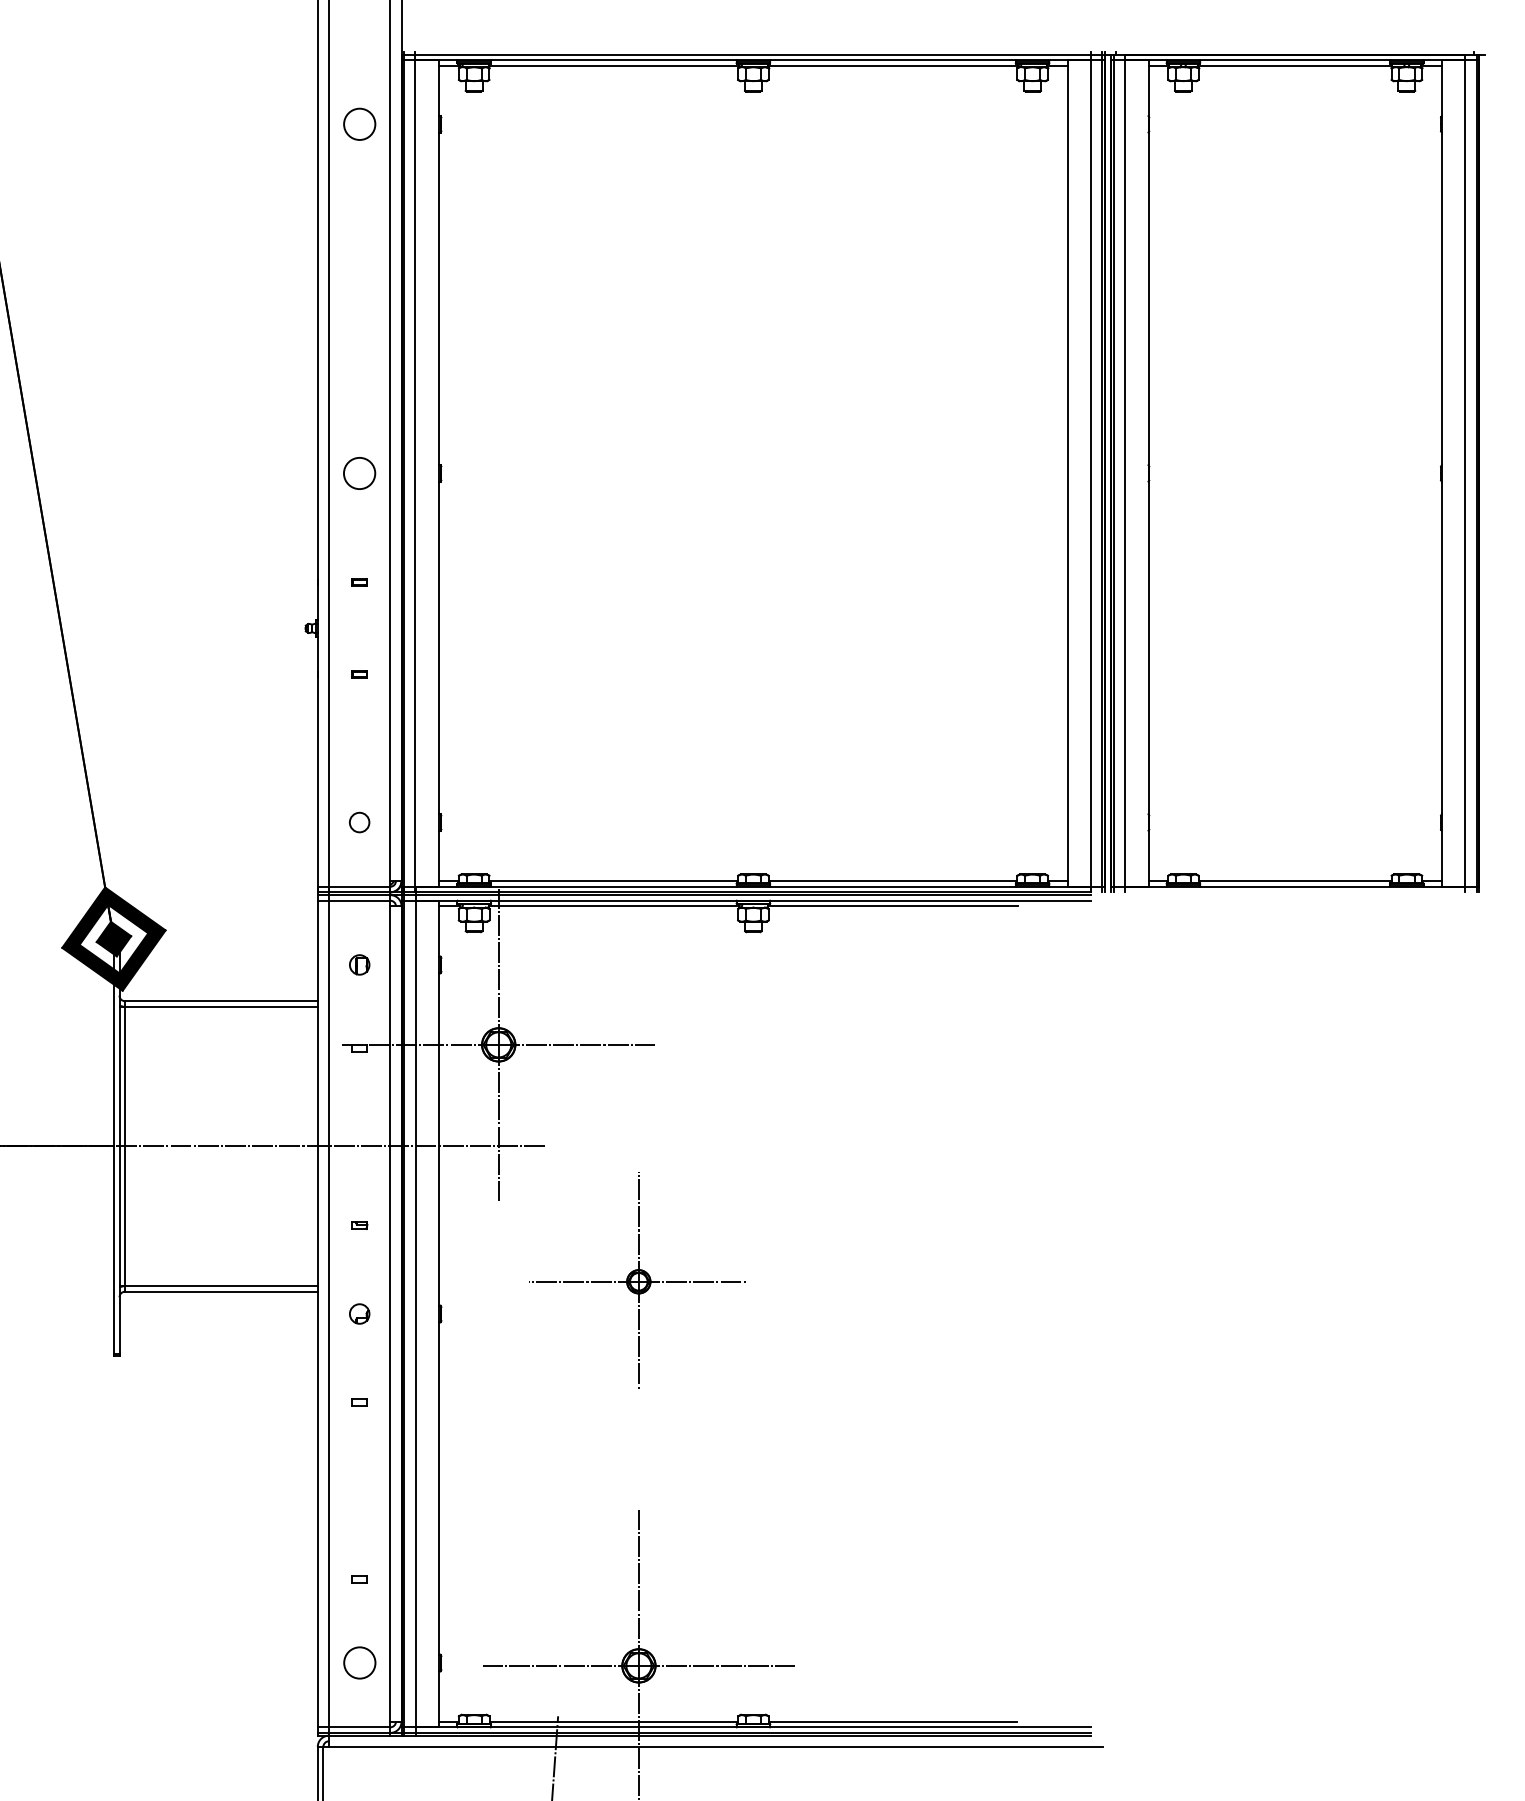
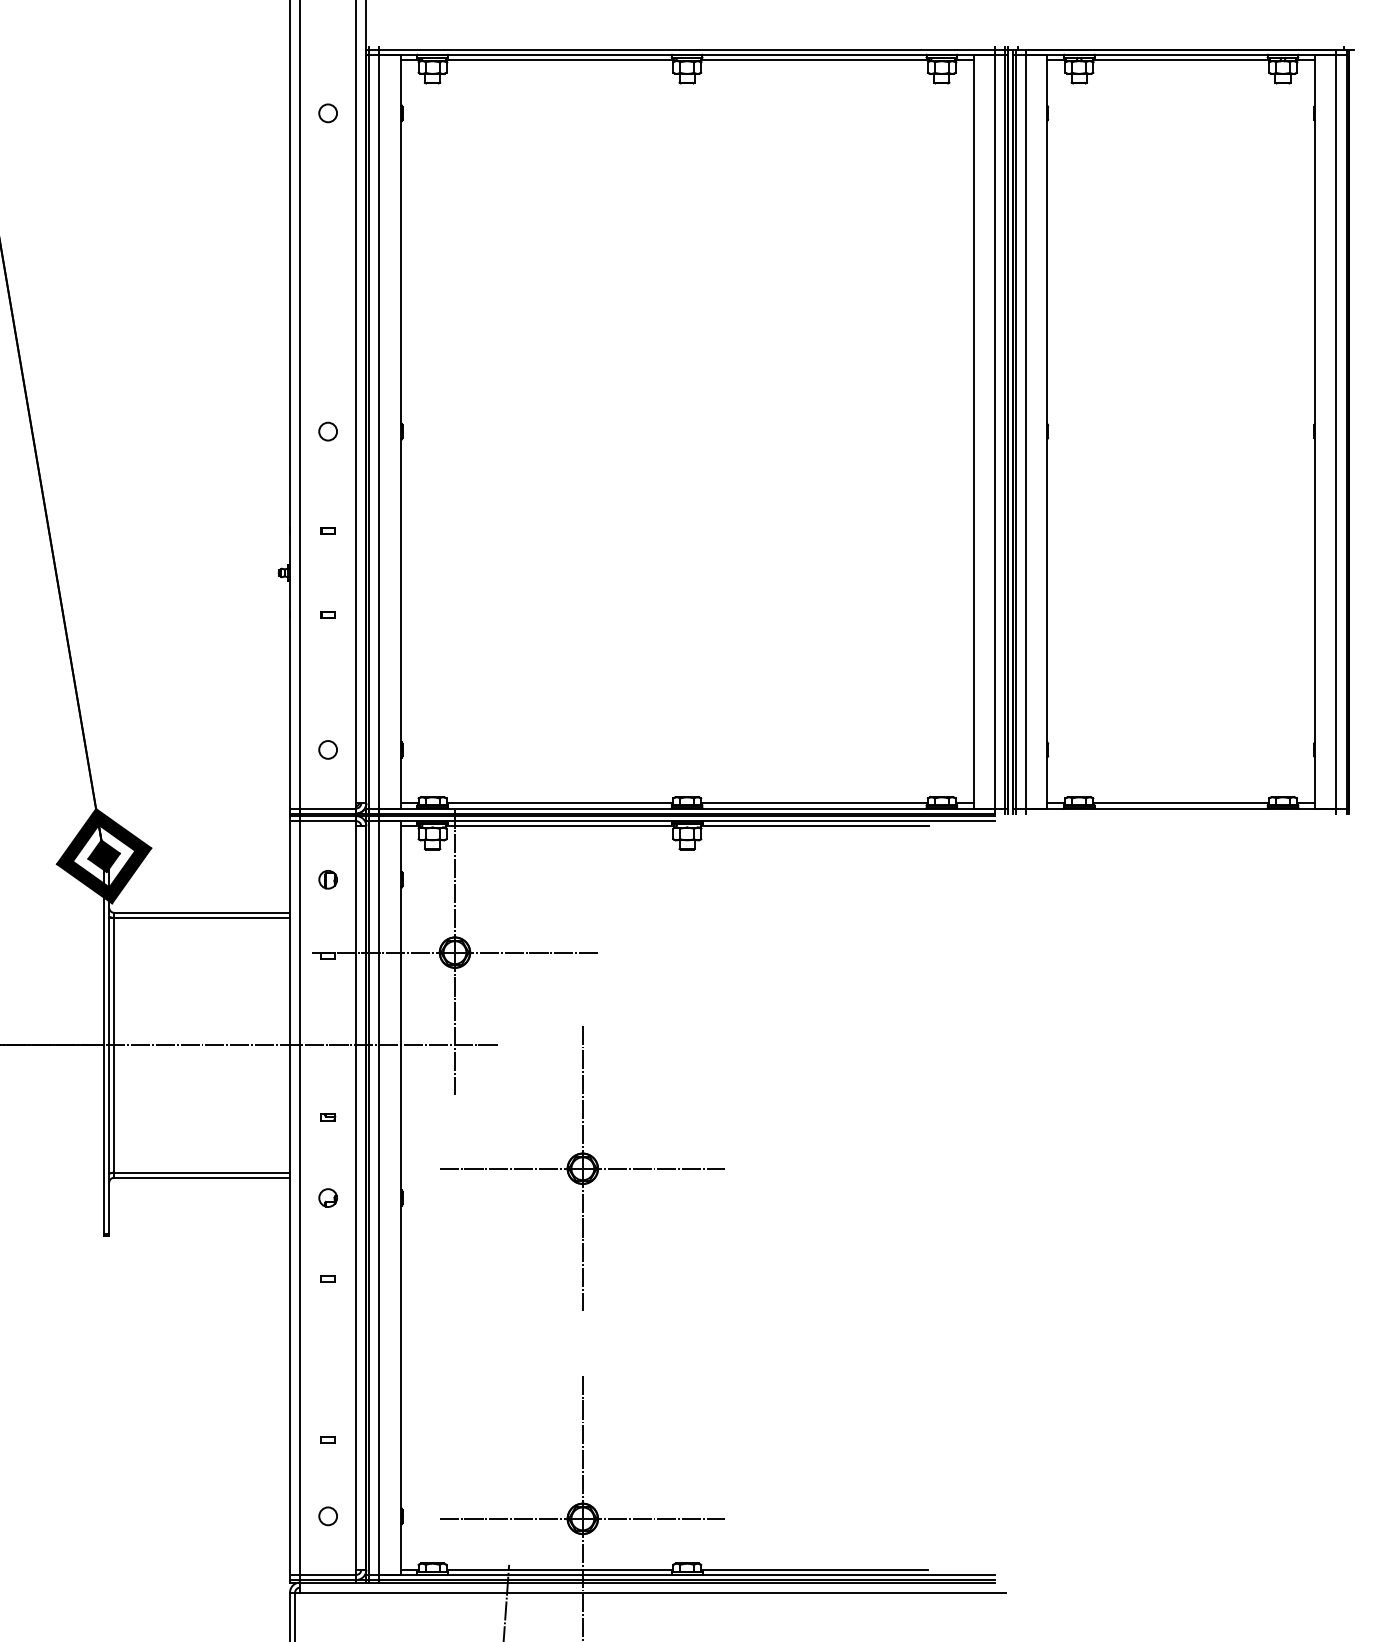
circle: (358, 124) -> (327, 113), size x0.62
circle: (360, 473) -> (328, 431), size x0.62
part: (638, 1281) -> (582, 1168), size x1.43
circle: (358, 1663) -> (327, 1516), size x0.62

